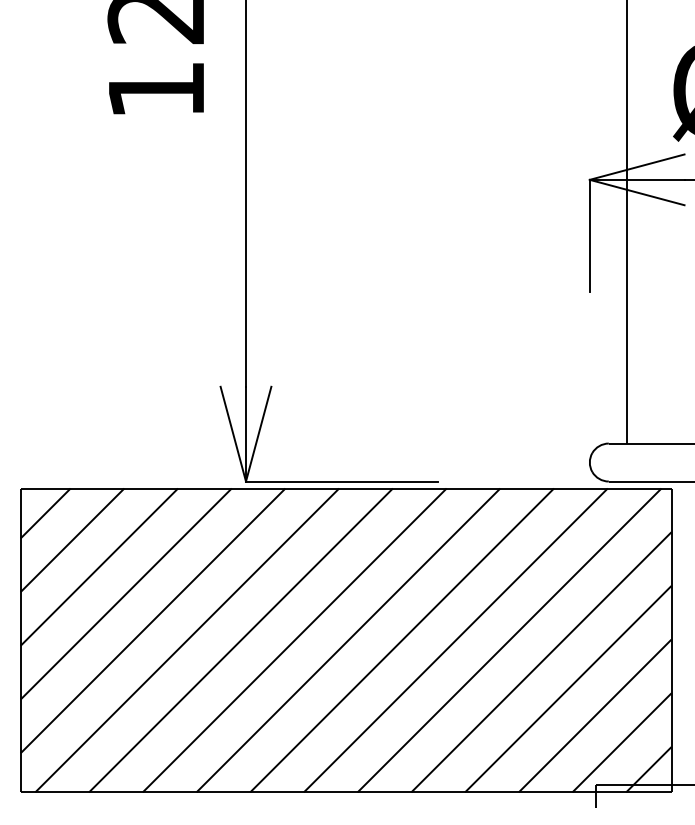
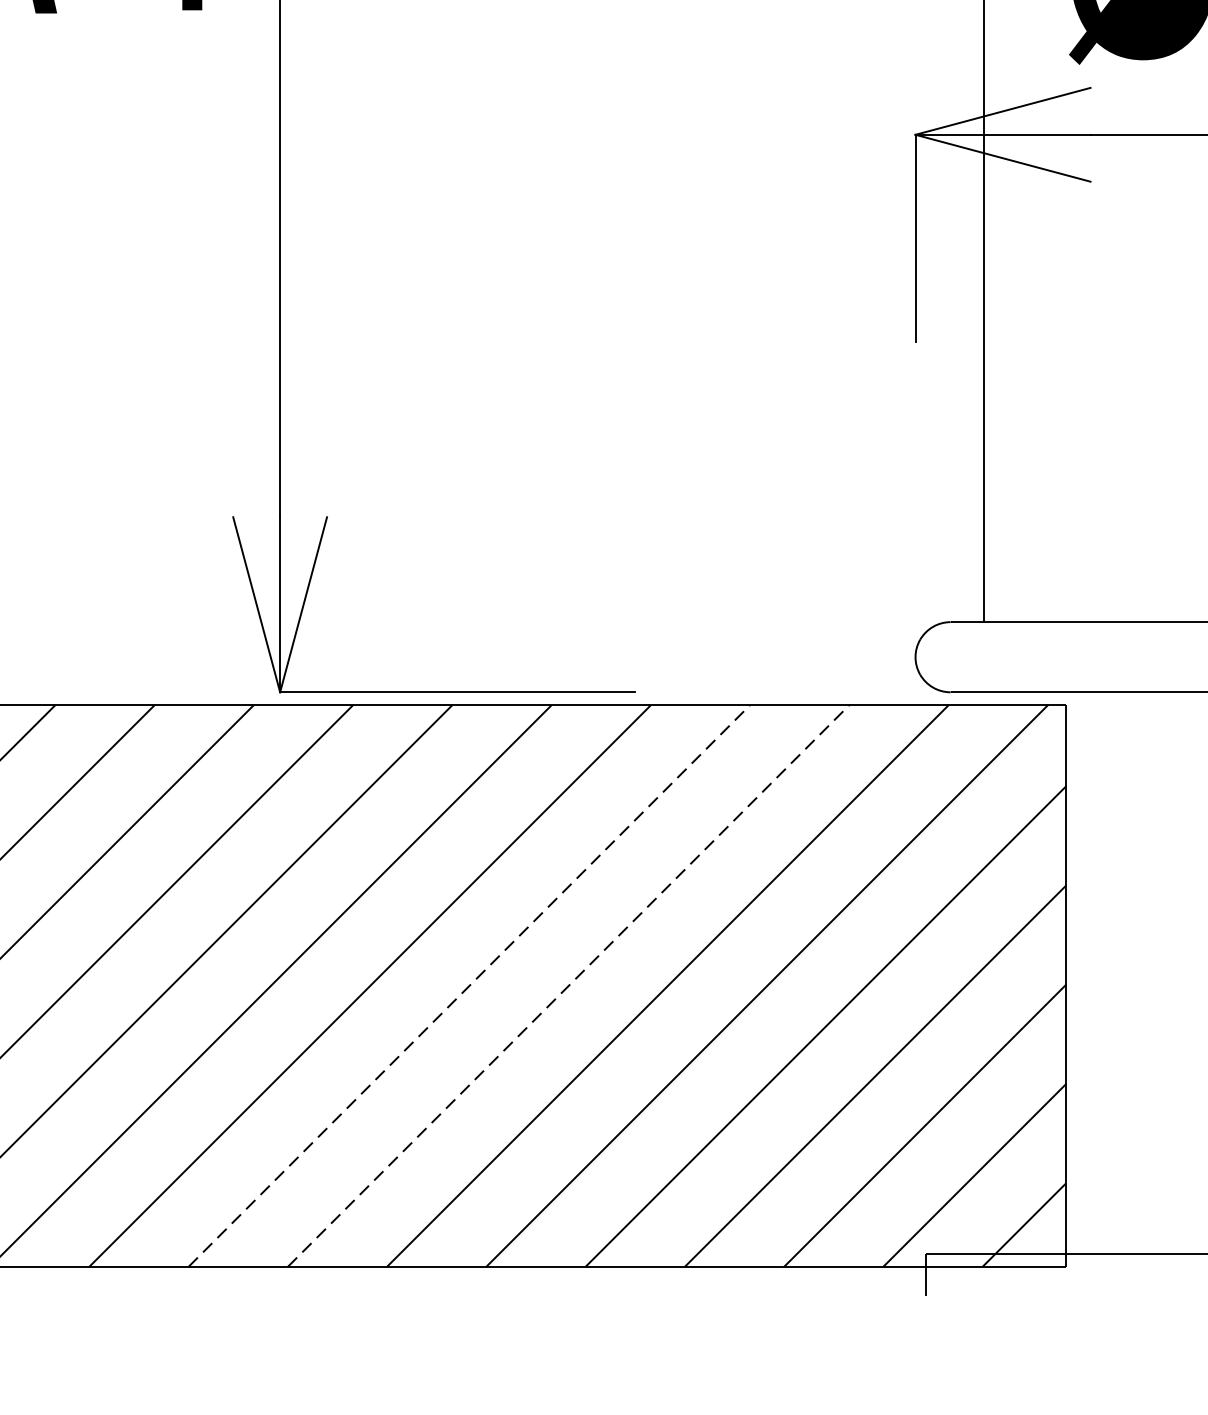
line: (348, 640) -> (469, 986), solid -> dashed
line: (402, 640) -> (569, 986), solid -> dashed

